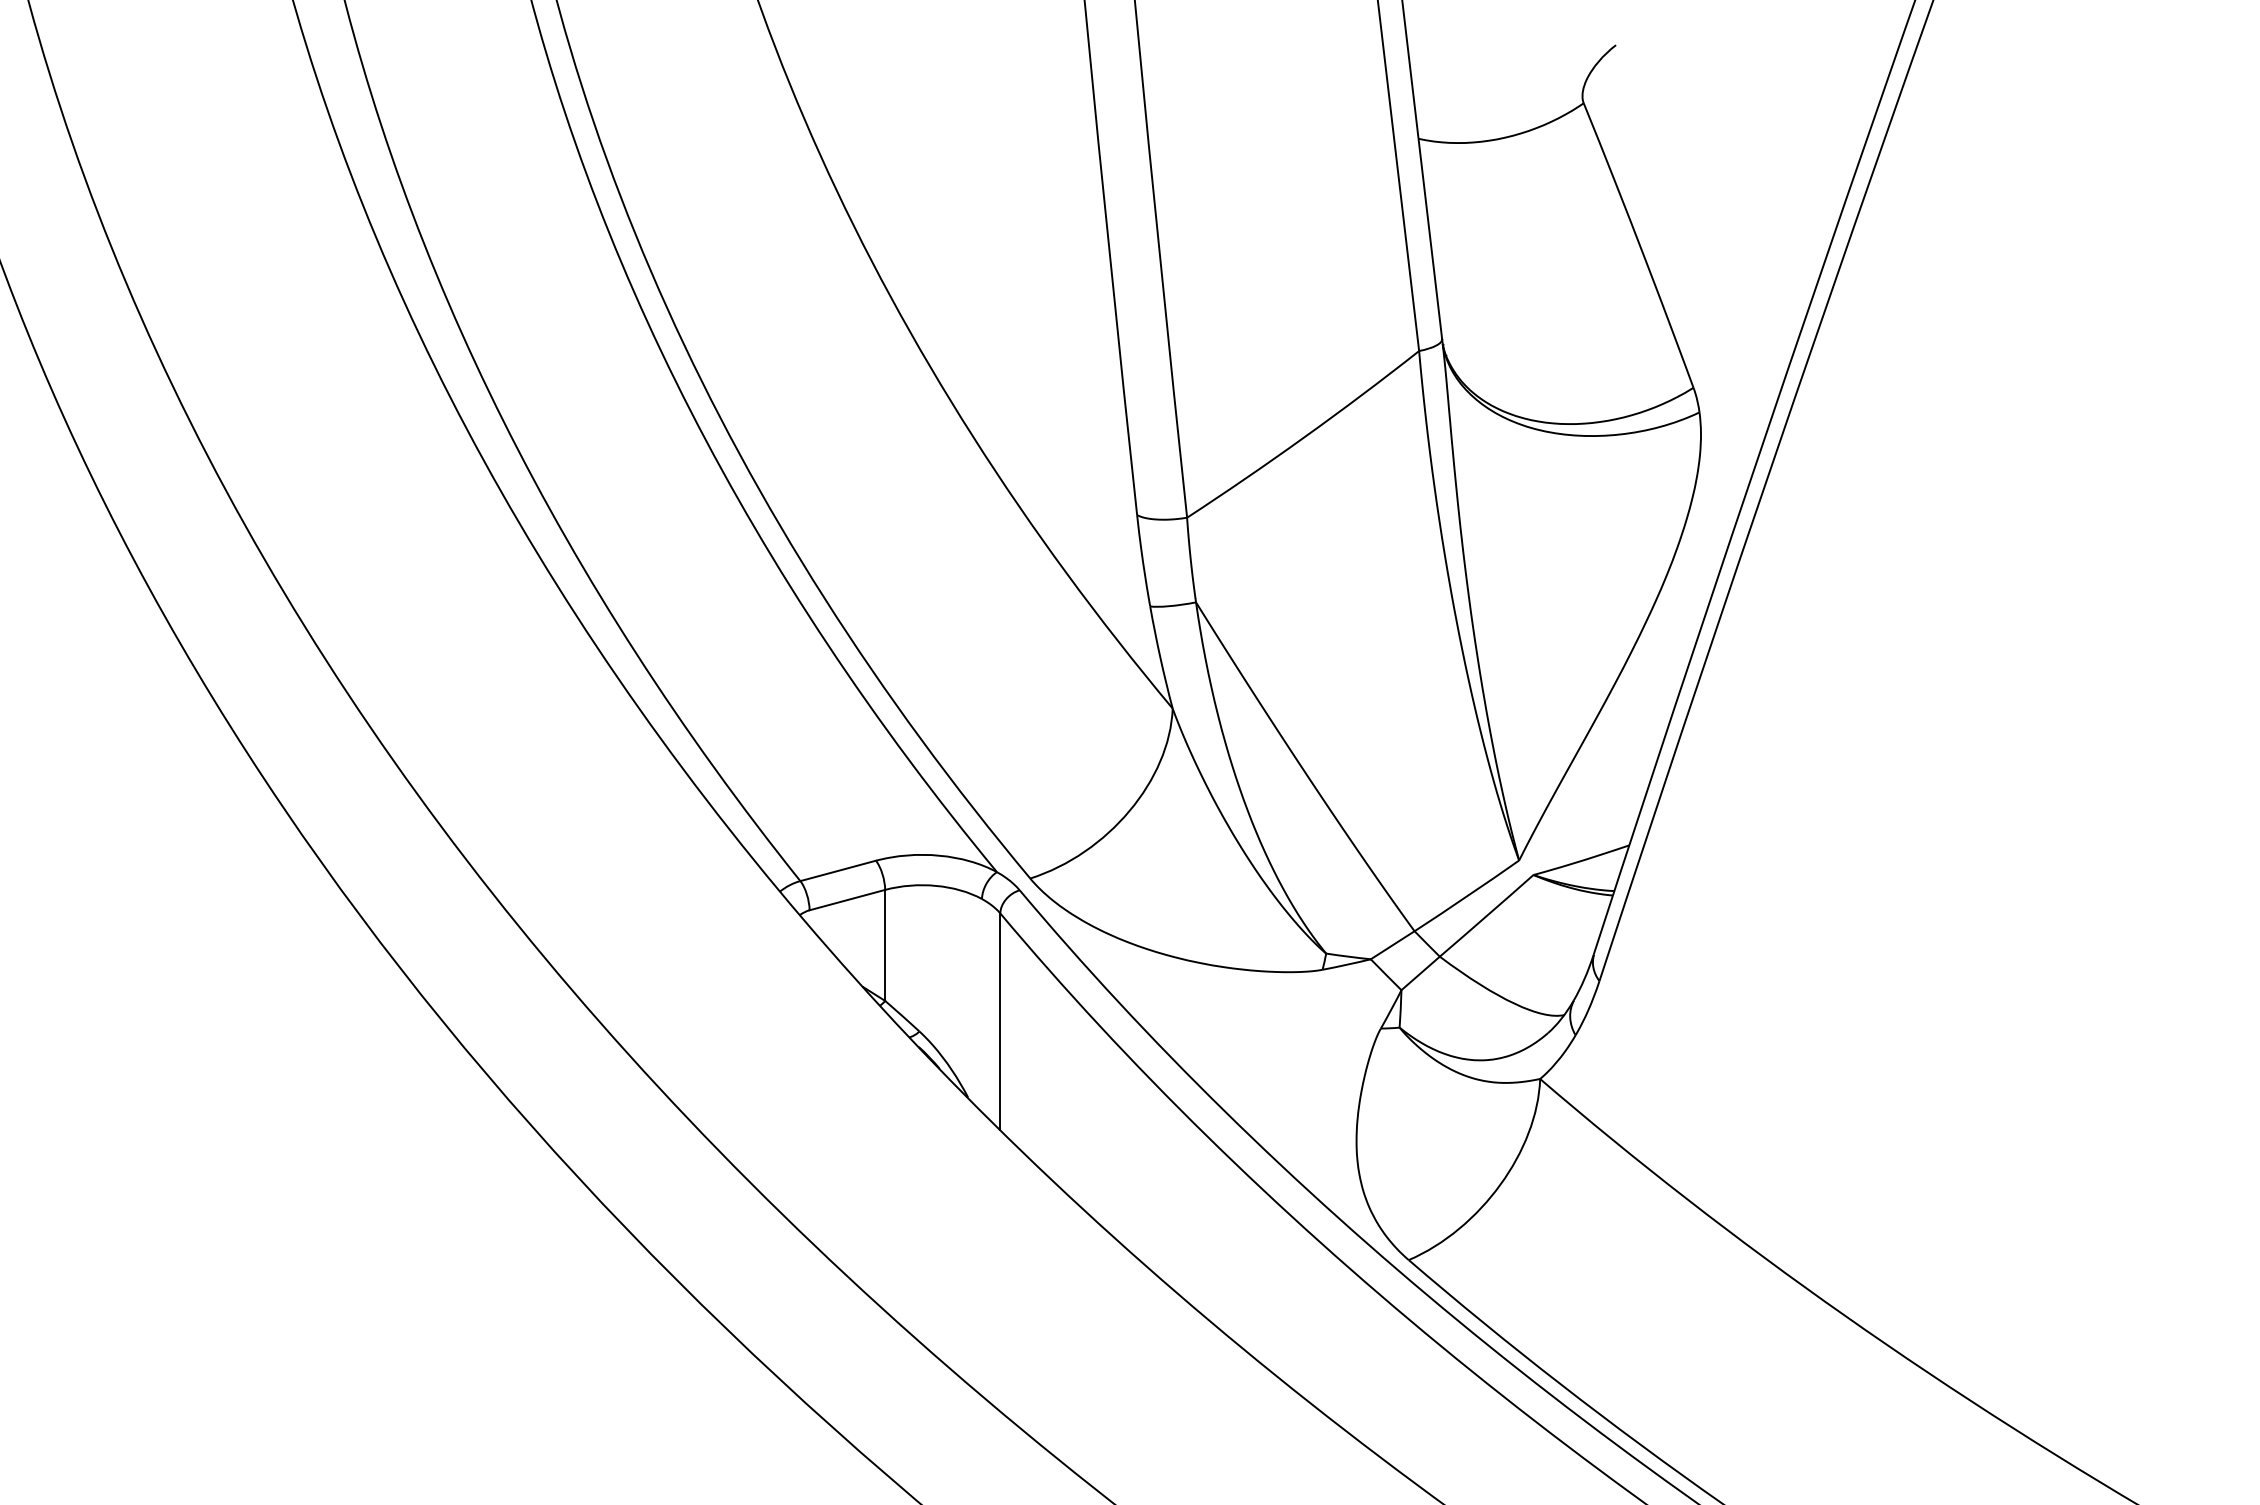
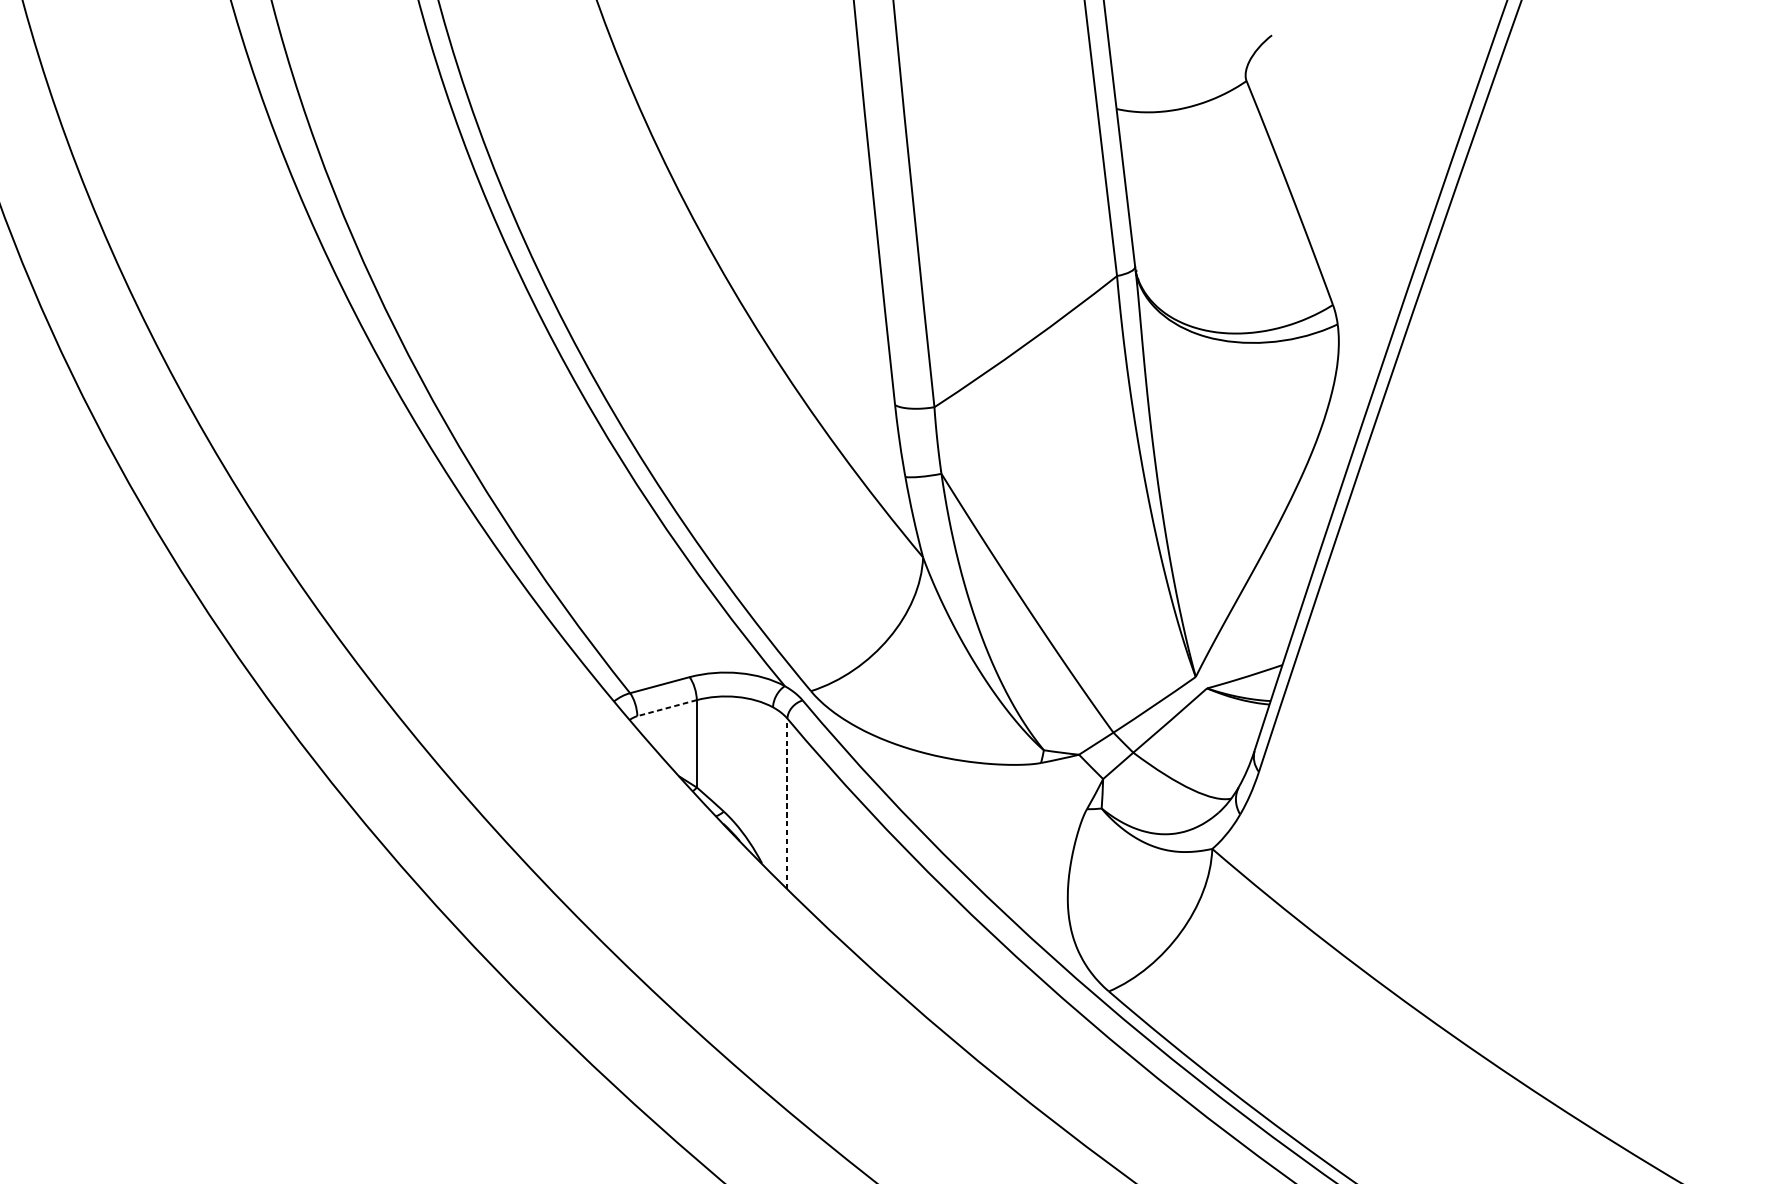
line: (846, 900) -> (666, 708), solid -> dashed
line: (1000, 1021) -> (787, 803), solid -> dashed

